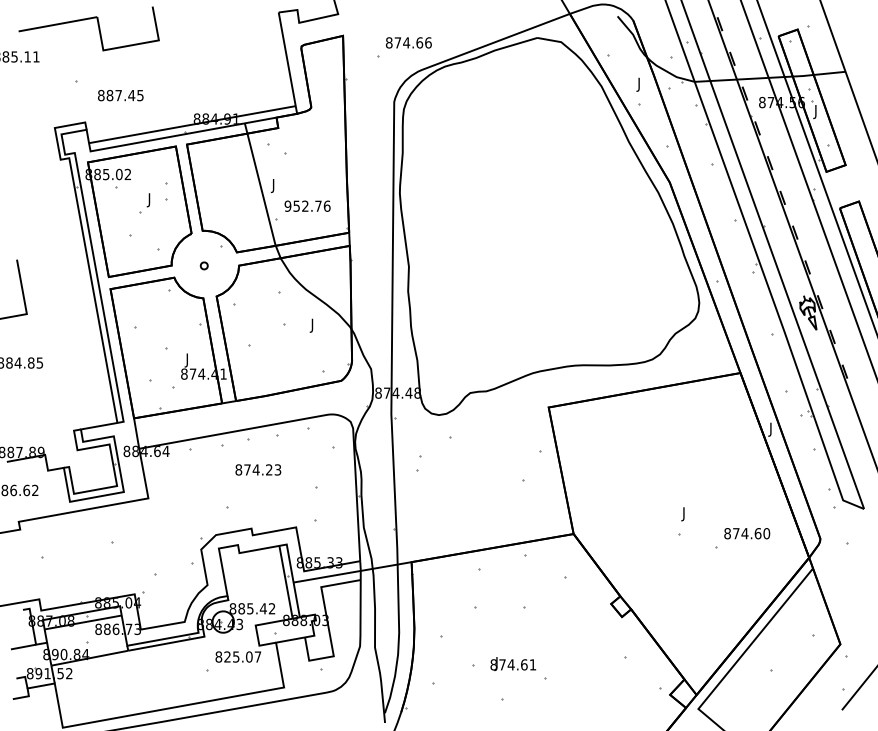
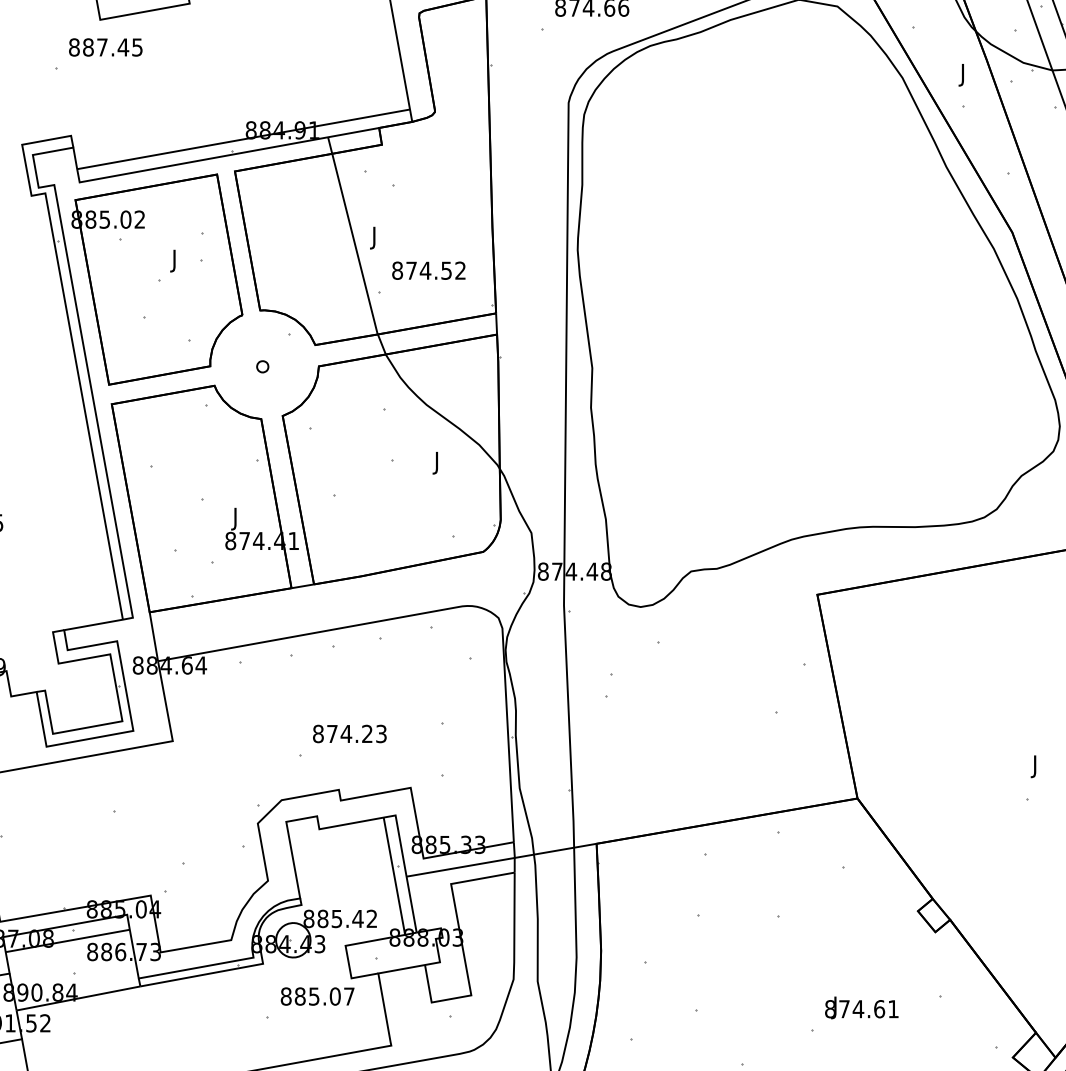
text: (120, 95) -> (105, 47), moved
text: (307, 205) -> (428, 269), 952.76 -> 874.52
text: (258, 469) -> (350, 733), moved
text: (227, 656) -> (300, 995), 825.07 -> 885.07
text: (513, 664) -> (862, 1008), moved

